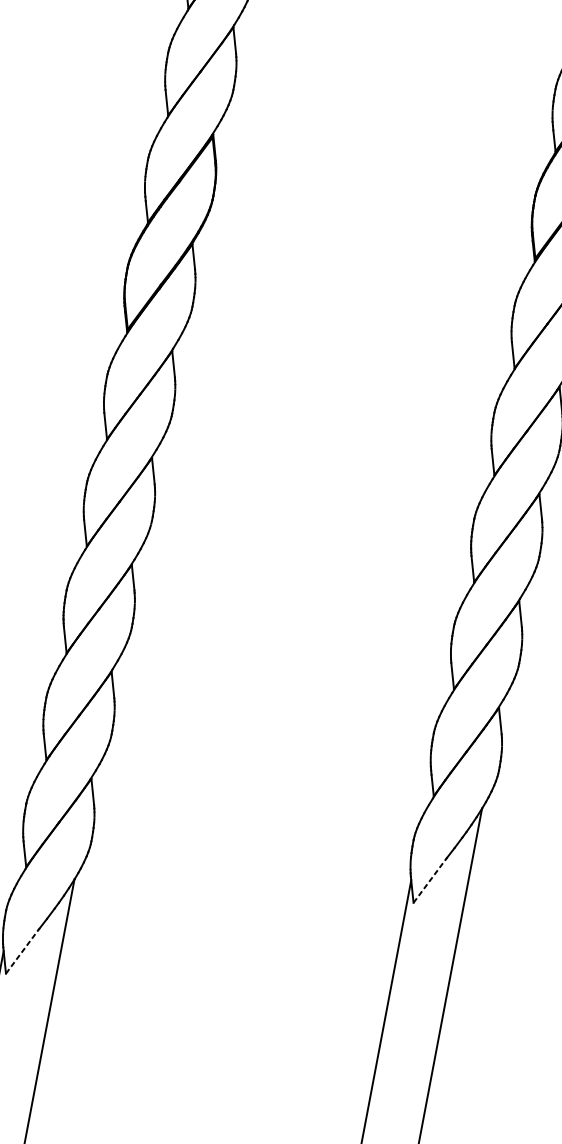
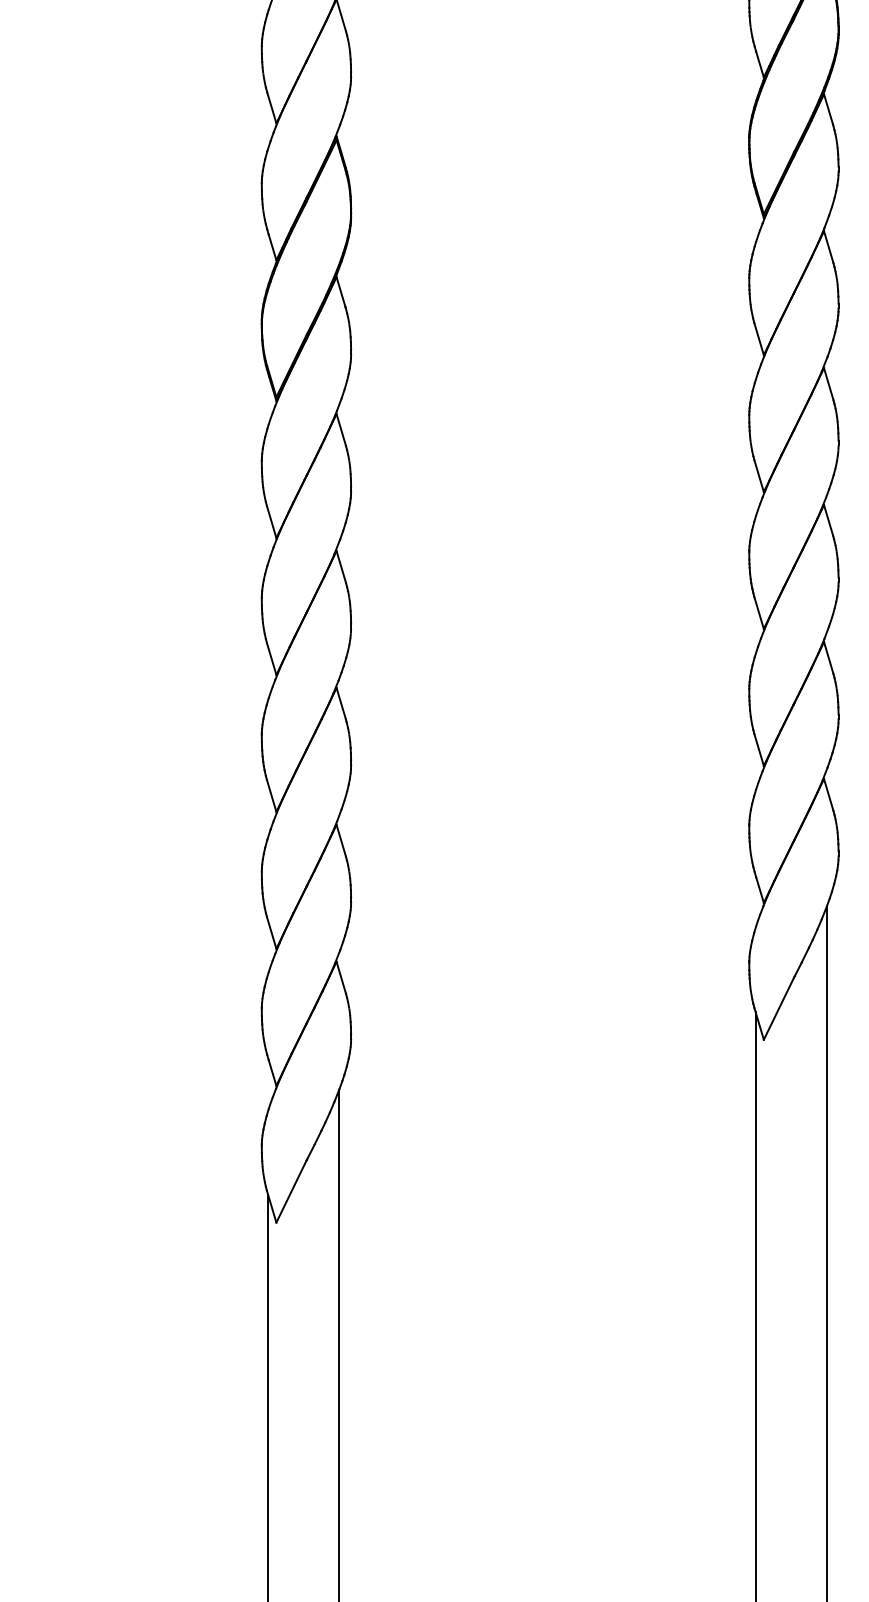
line: (430, 880) -> (779, 1008), dashed -> solid
line: (22, 951) -> (291, 1191), dashed -> solid

